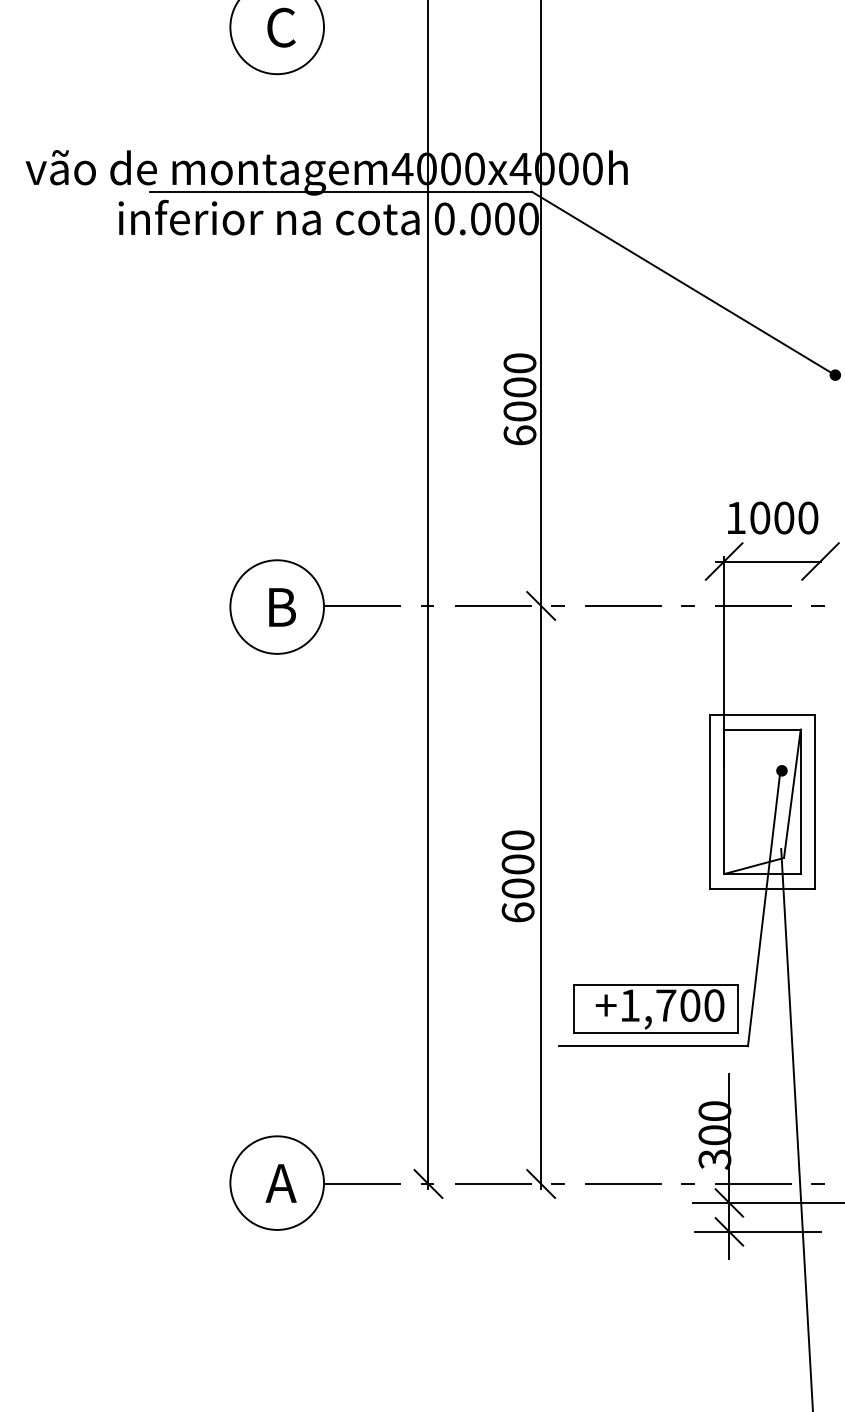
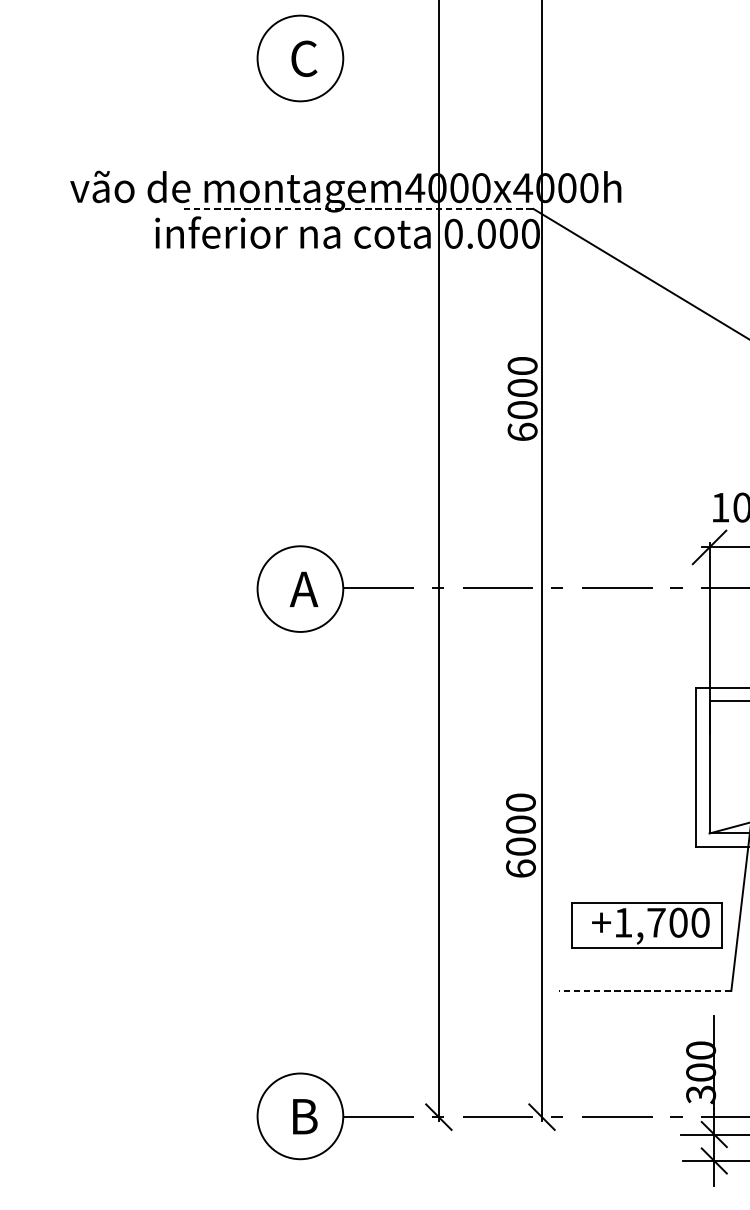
line: (340, 191) -> (358, 208), solid -> dashed
line: (541, 605) -> (542, 587), removed
text: (280, 607) -> (303, 589), B -> А
part: (655, 1008) -> (646, 925), moved
line: (653, 1046) -> (644, 991), solid -> dashed
text: (280, 1183) -> (303, 1116), А -> B

